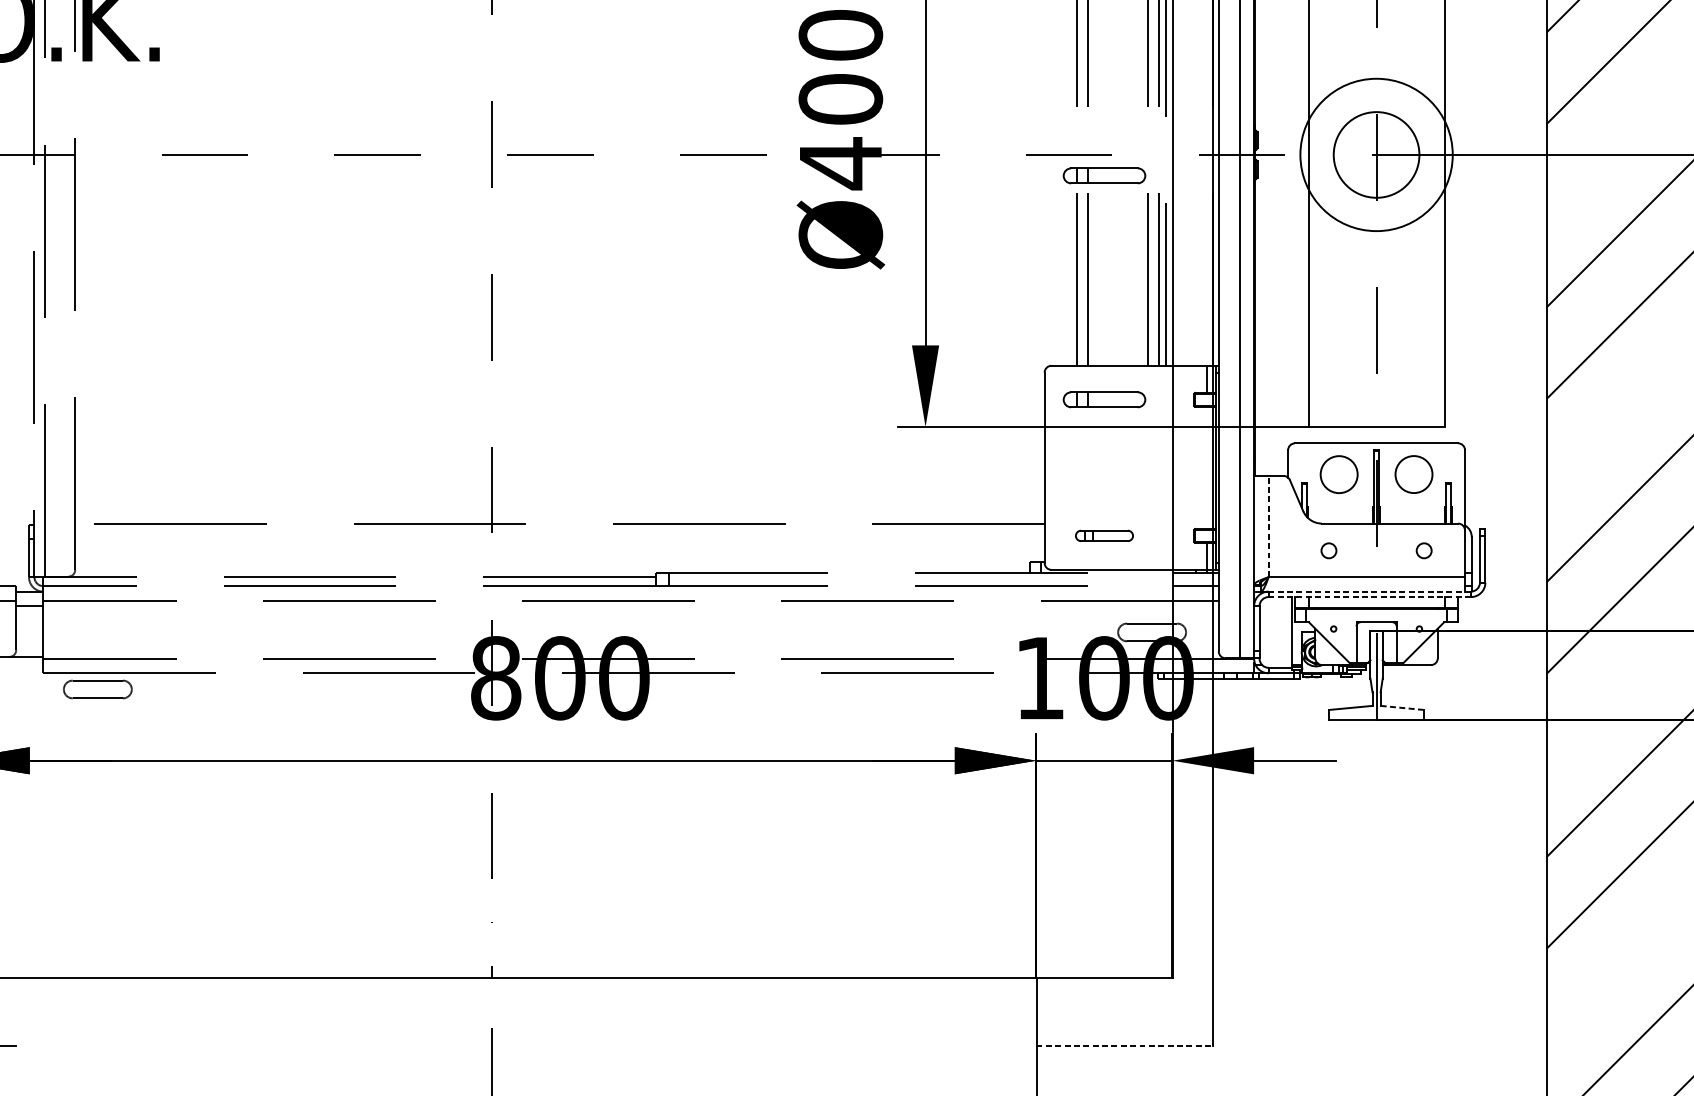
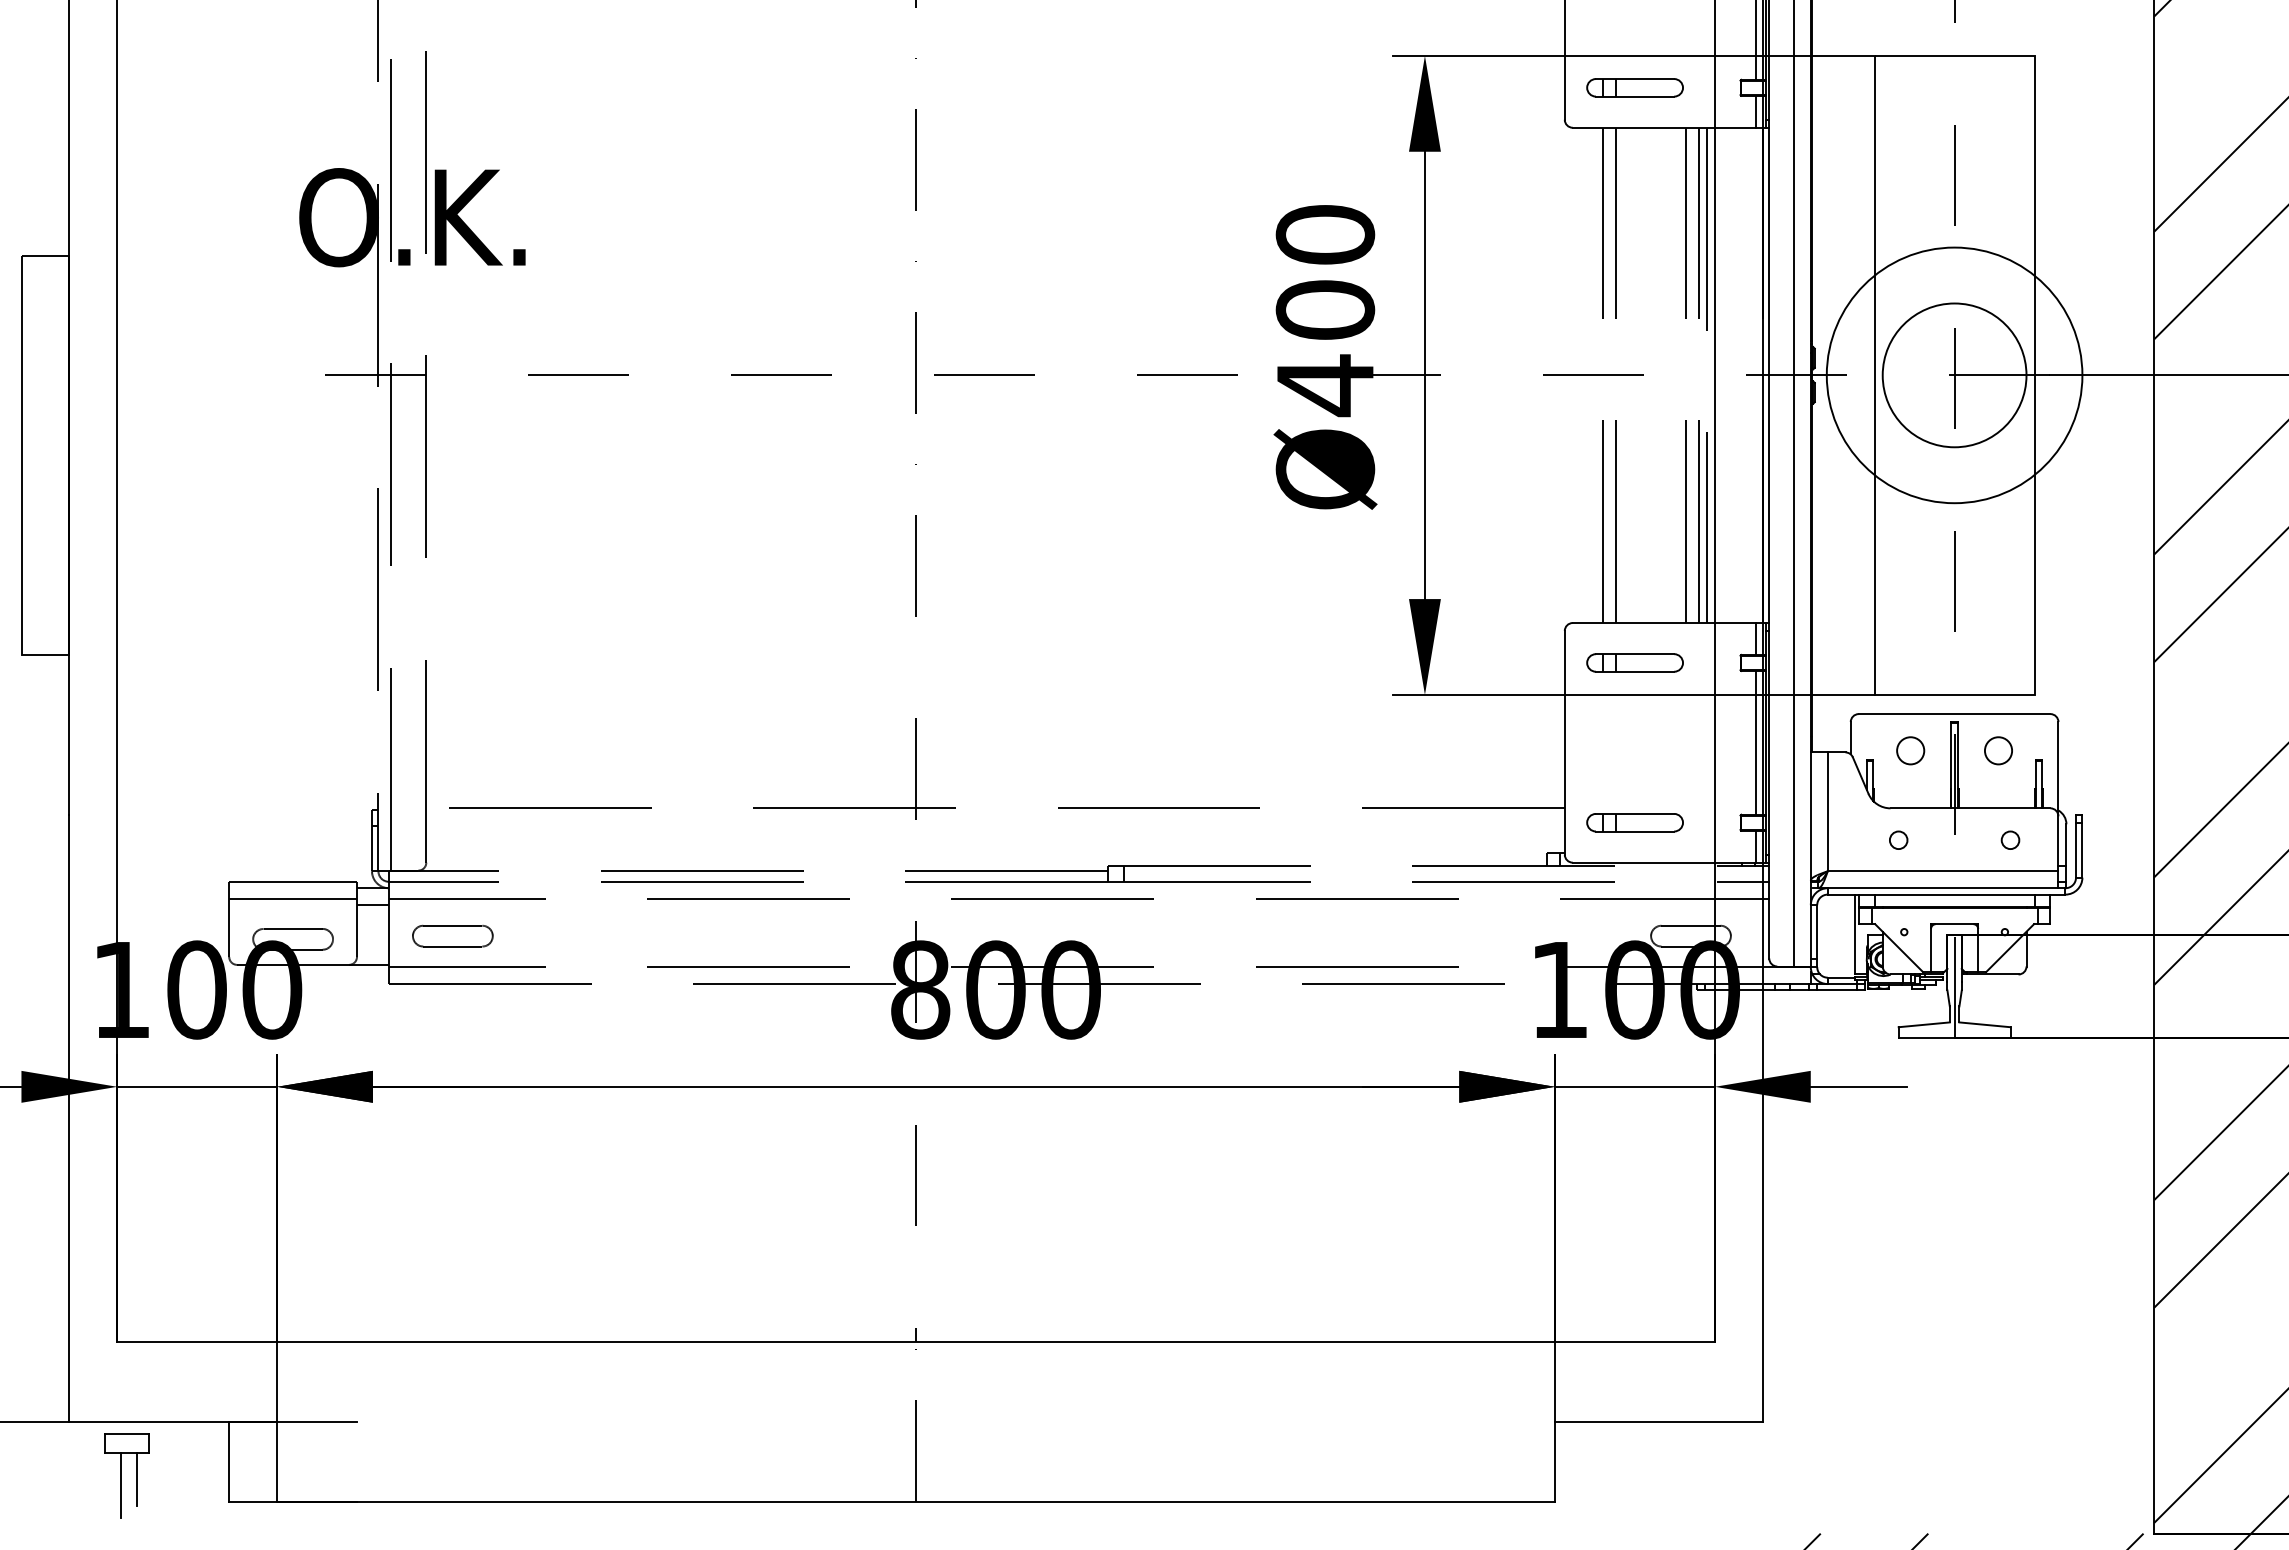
circle: (1376, 155) -> (1954, 375), size x1.43
circle: (1376, 155) -> (1954, 375), size x1.43
part: (1104, 175) -> (1634, 399), removed
line: (1207, 467) -> (1755, 742), added
circle: (1339, 474) -> (1910, 750), size x0.62
circle: (1413, 474) -> (1998, 750), size x0.62
line: (1268, 526) -> (1827, 811), dashed -> solid
part: (1104, 535) -> (1634, 822), size x1.43
line: (1369, 591) -> (1946, 888), dashed -> solid
line: (1369, 596) -> (1946, 894), dashed -> solid
part: (97, 688) -> (452, 935), moved
line: (1402, 707) -> (1984, 1024), dashed -> solid
line: (1125, 1045) -> (1659, 1421), dashed -> solid

